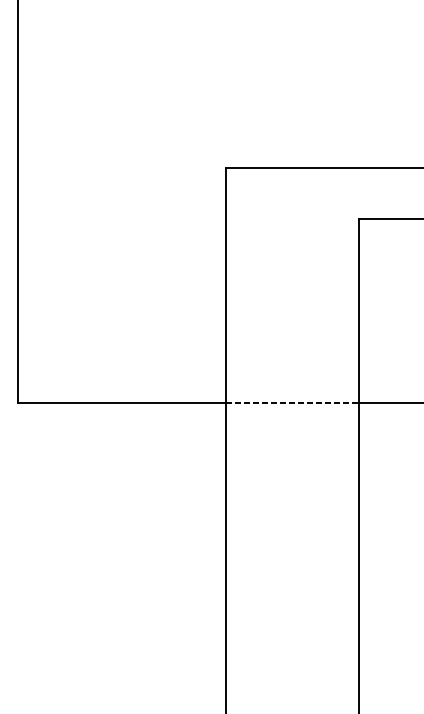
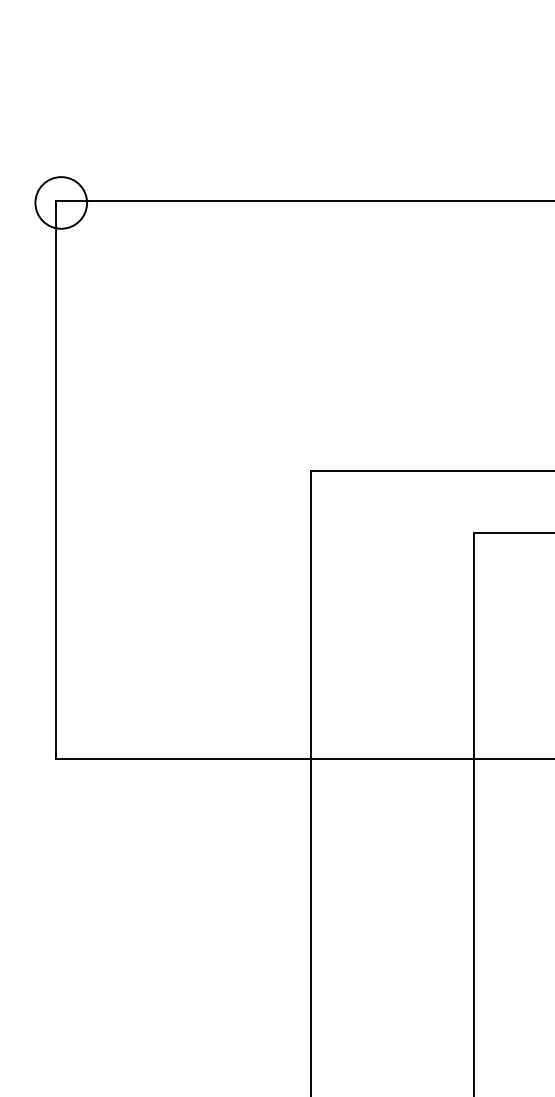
line: (293, 402) -> (393, 758), dashed -> solid

